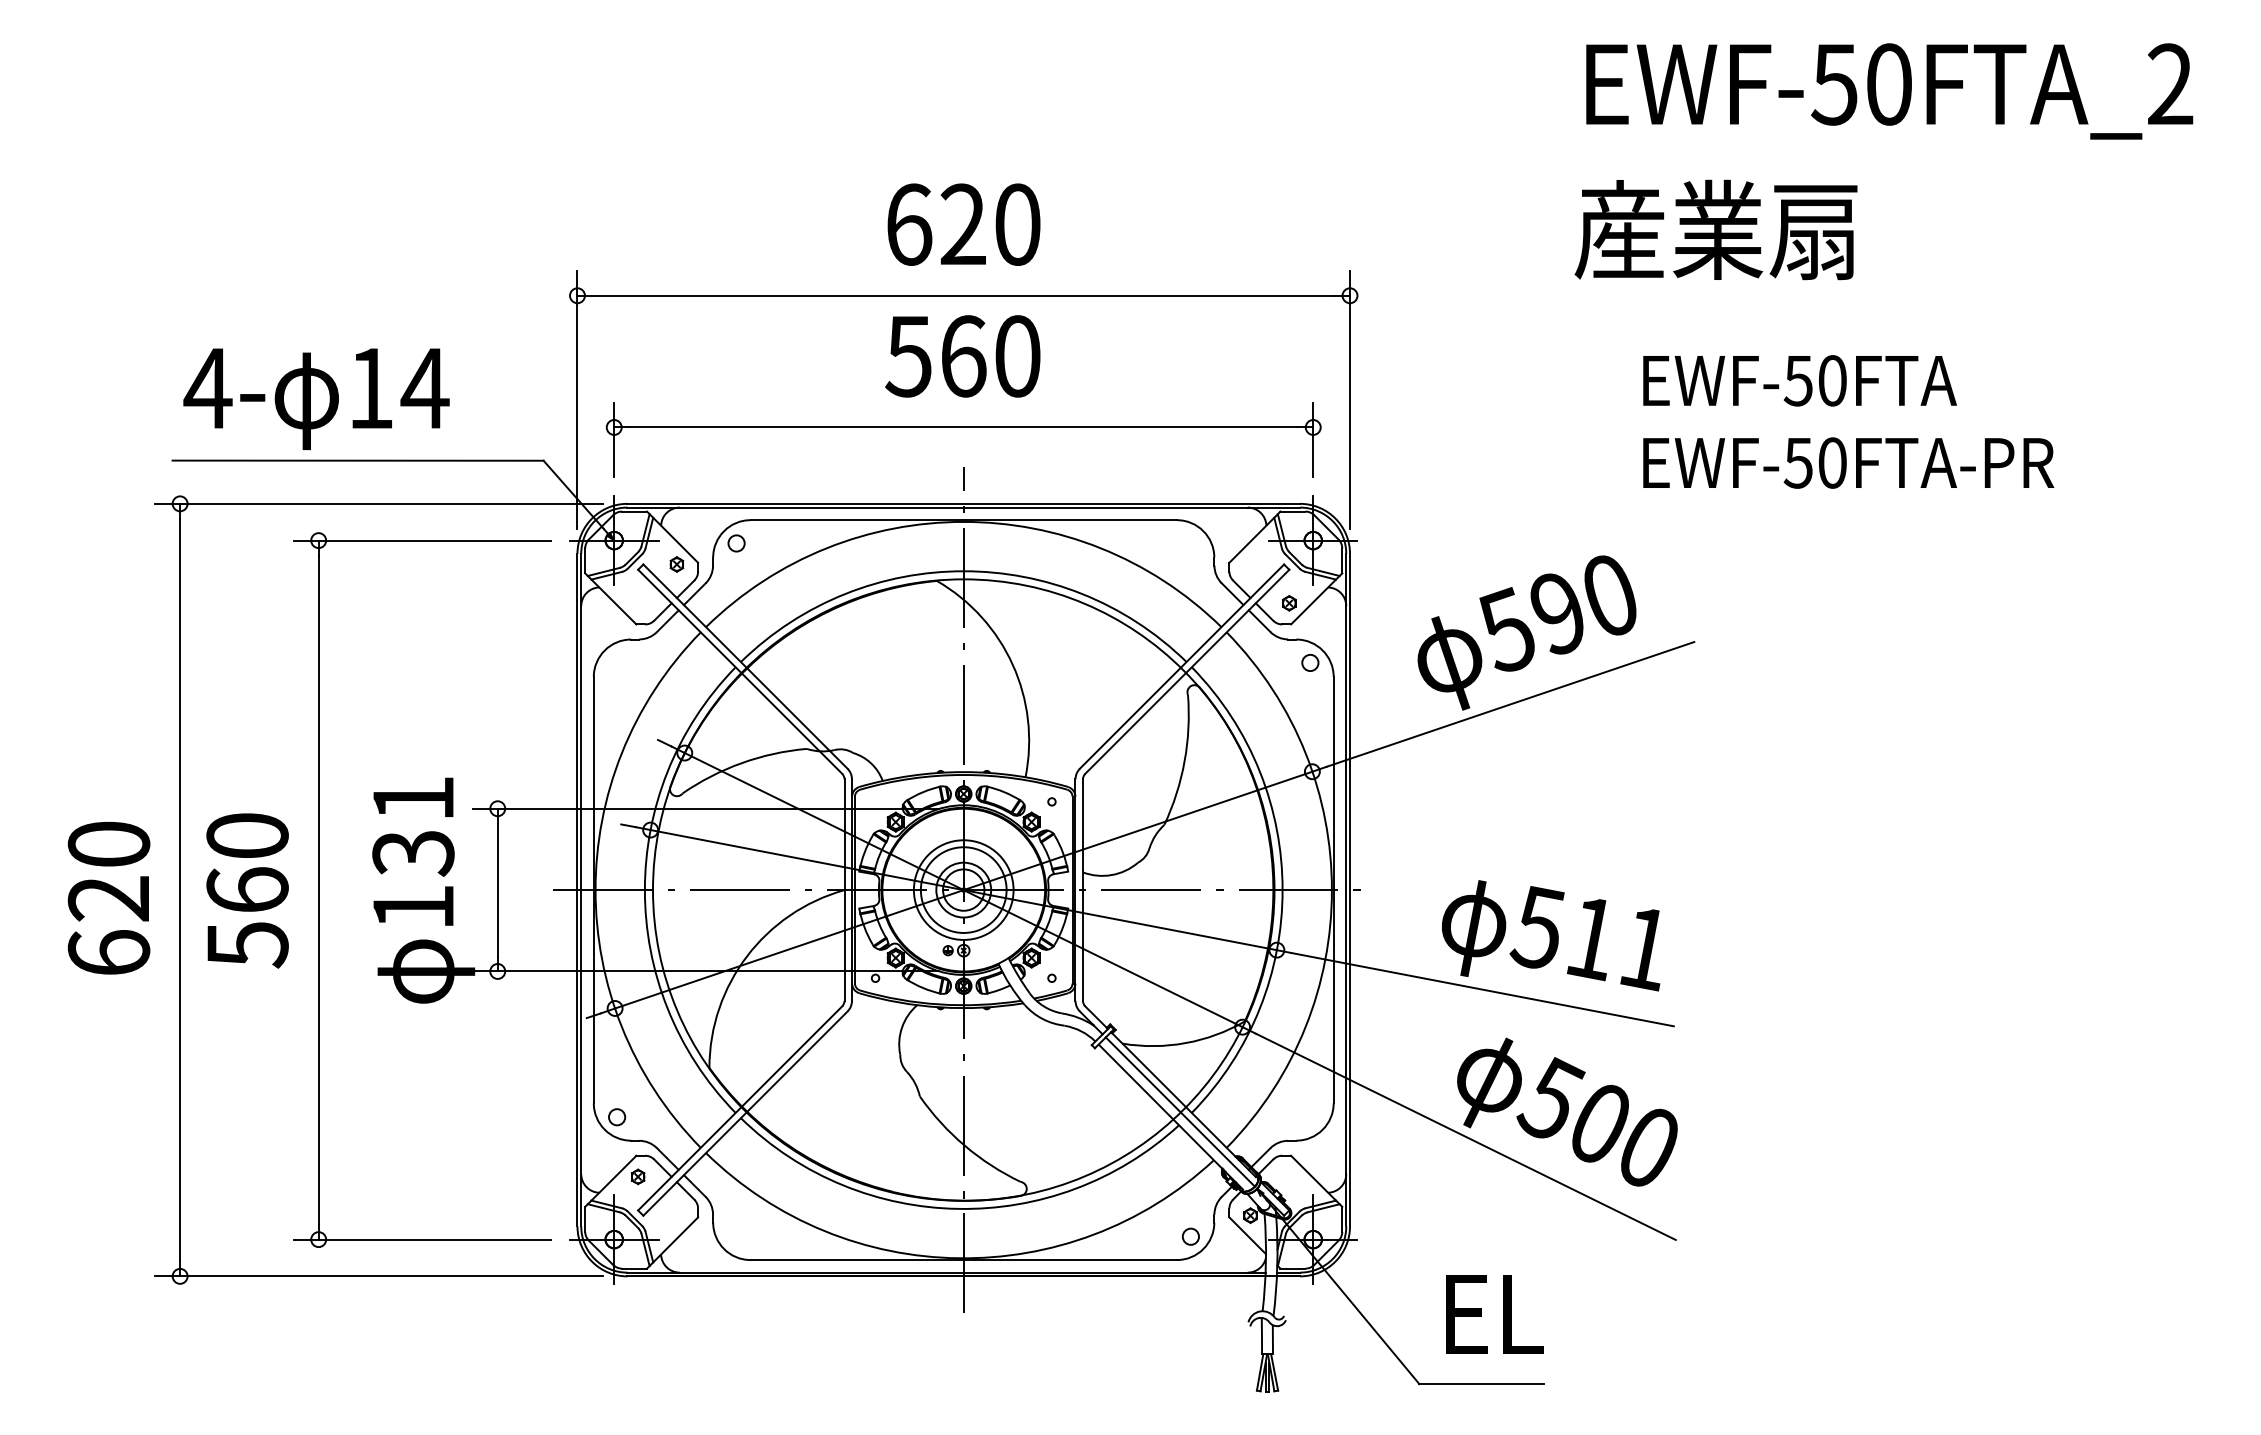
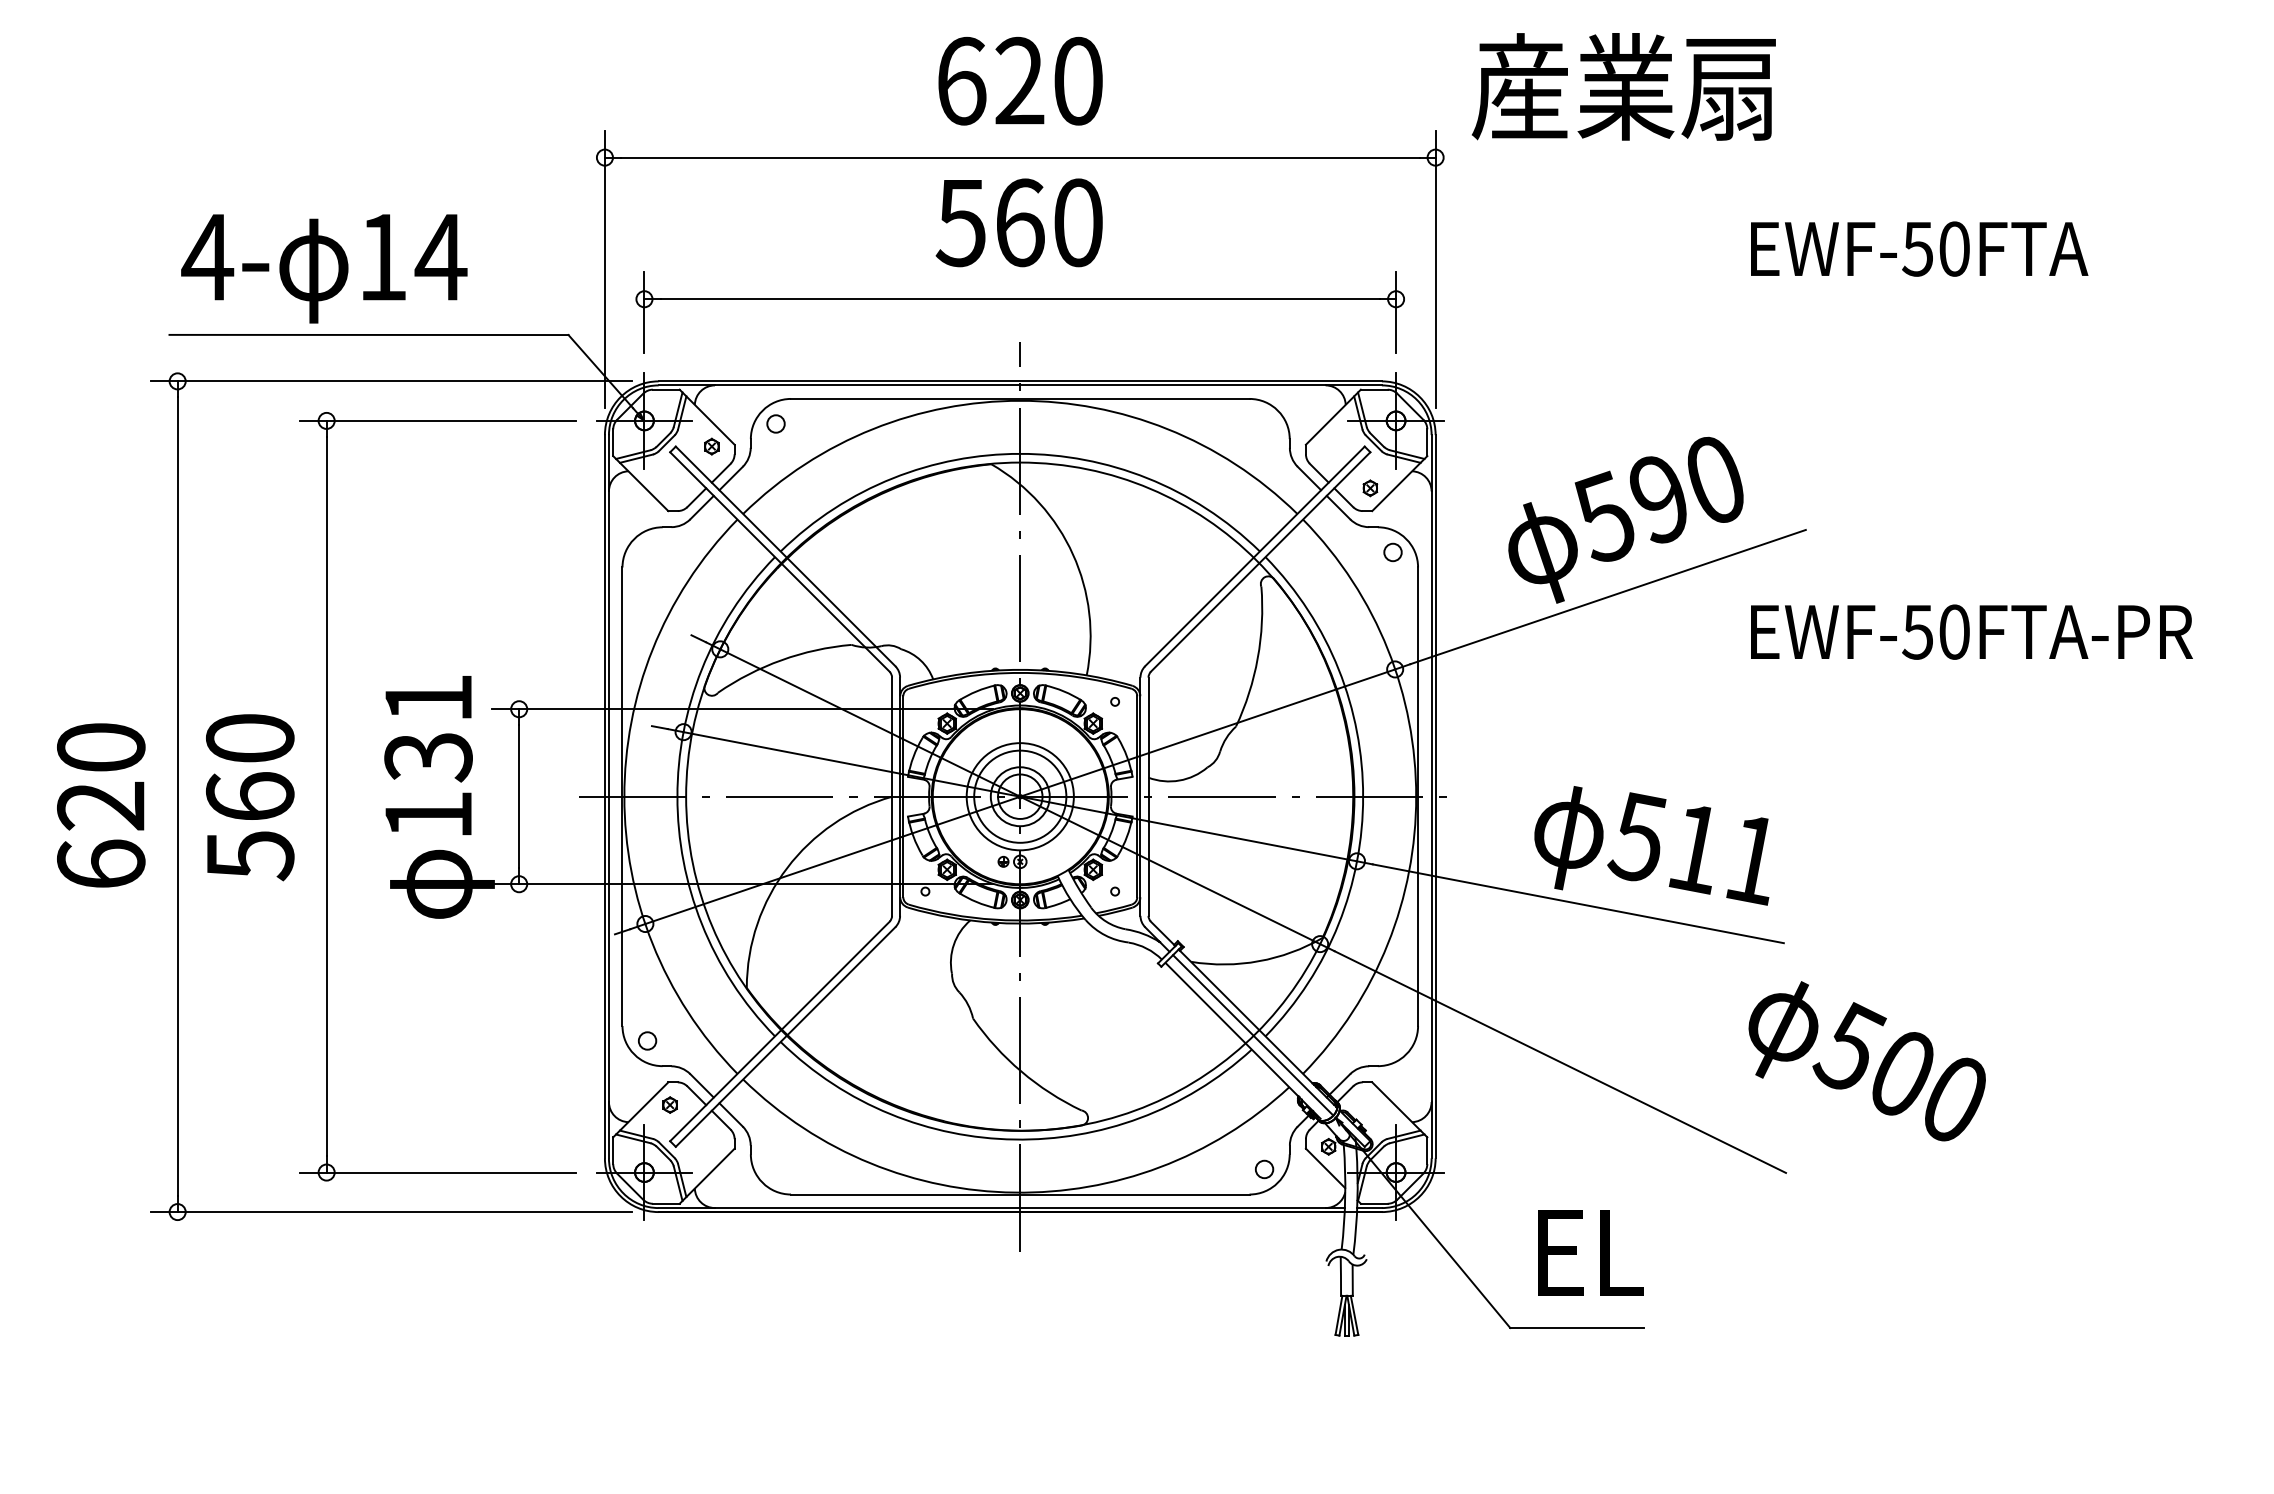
text: (1715, 229) -> (1623, 86), moved
text: (1848, 462) -> (1971, 631), moved
text: (1567, 1111) -> (1867, 1060), moved

